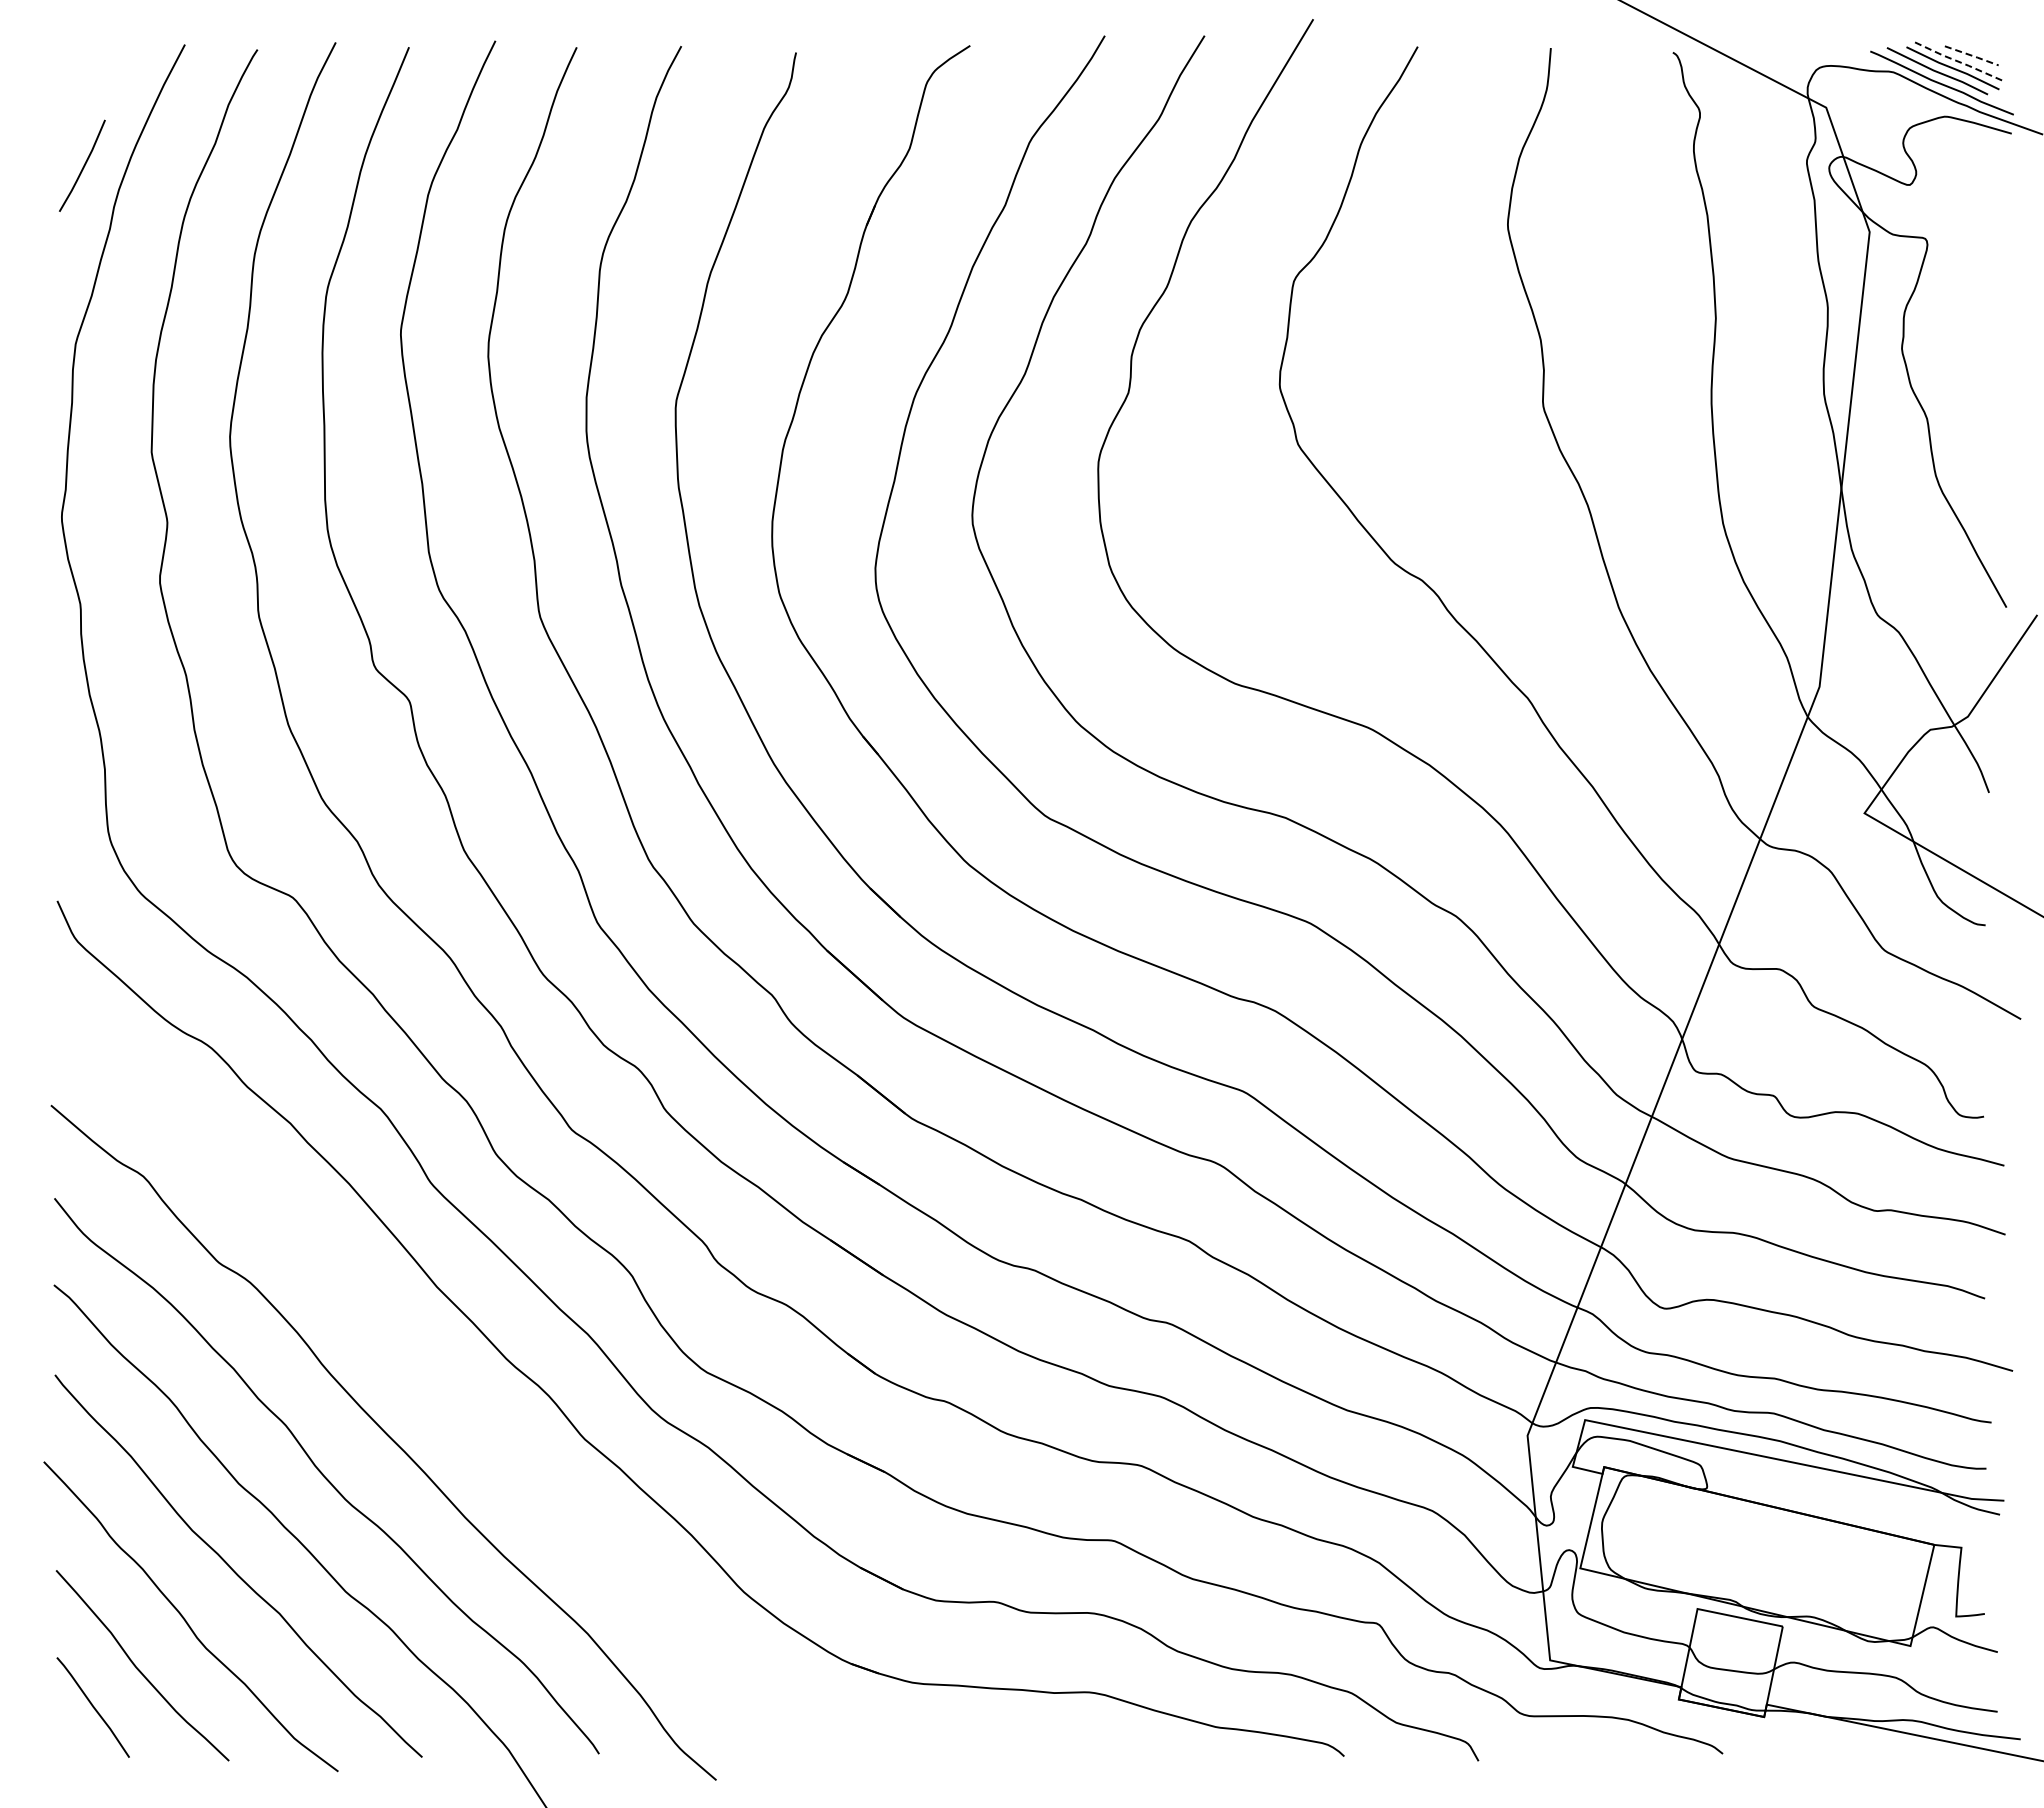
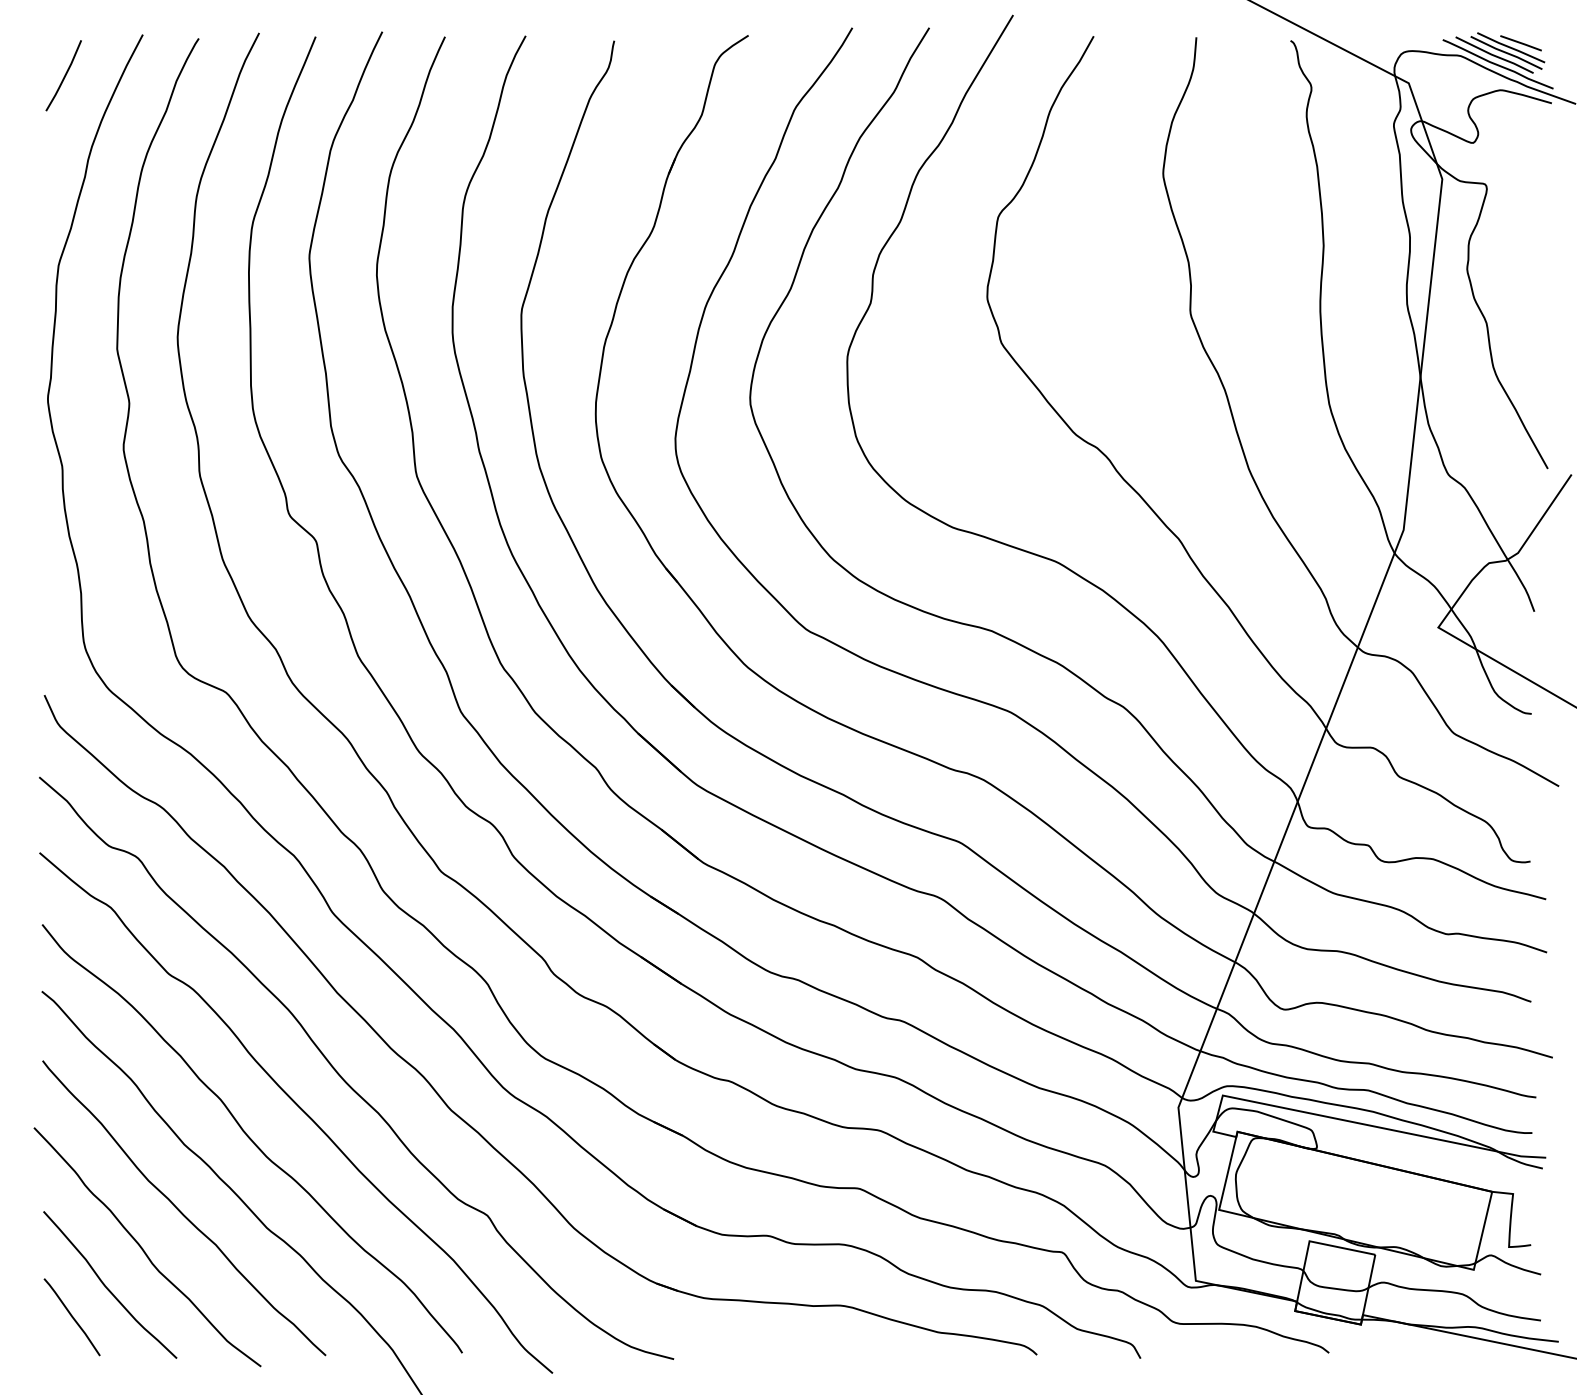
line: (1973, 56) -> (1522, 43), dashed -> solid
line: (1959, 61) -> (1511, 47), dashed -> solid
line: (83, 165) -> (64, 75), moved
curve: (446, 1399) -> (344, 1079), added

